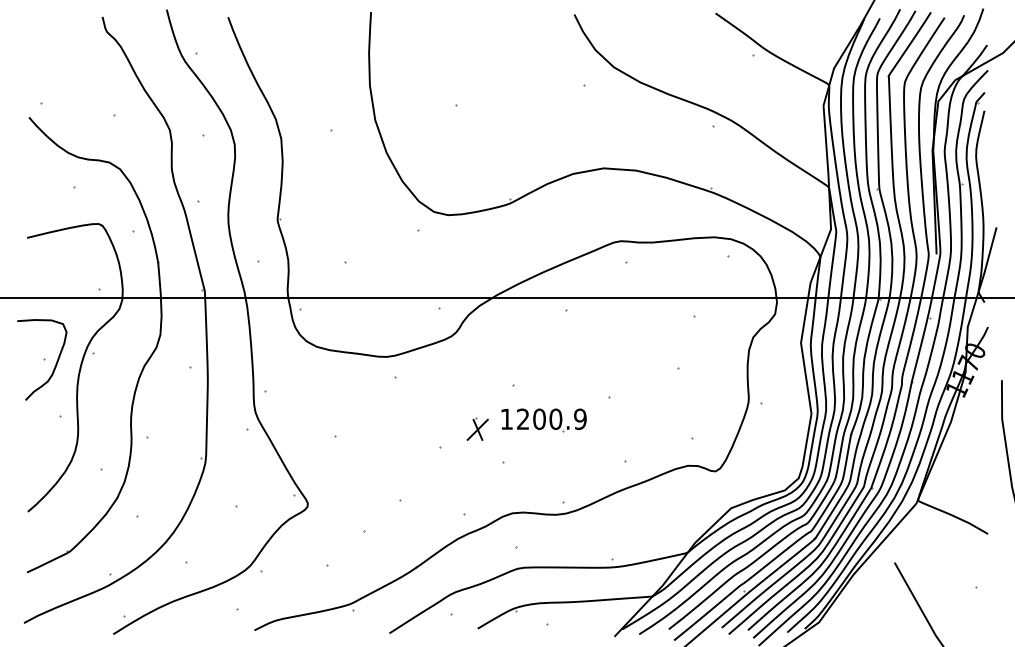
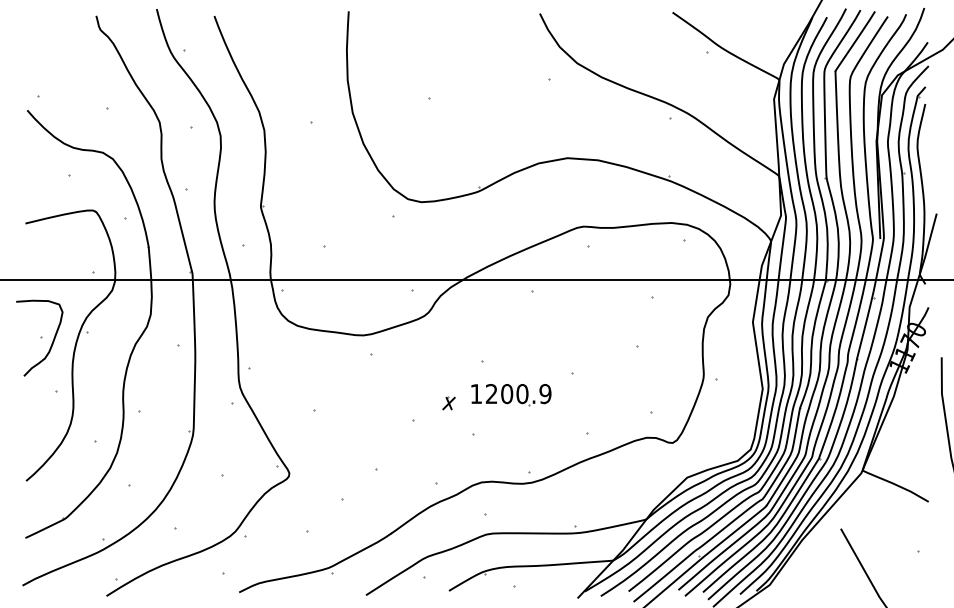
part: (477, 428) -> (448, 402), size x0.6

